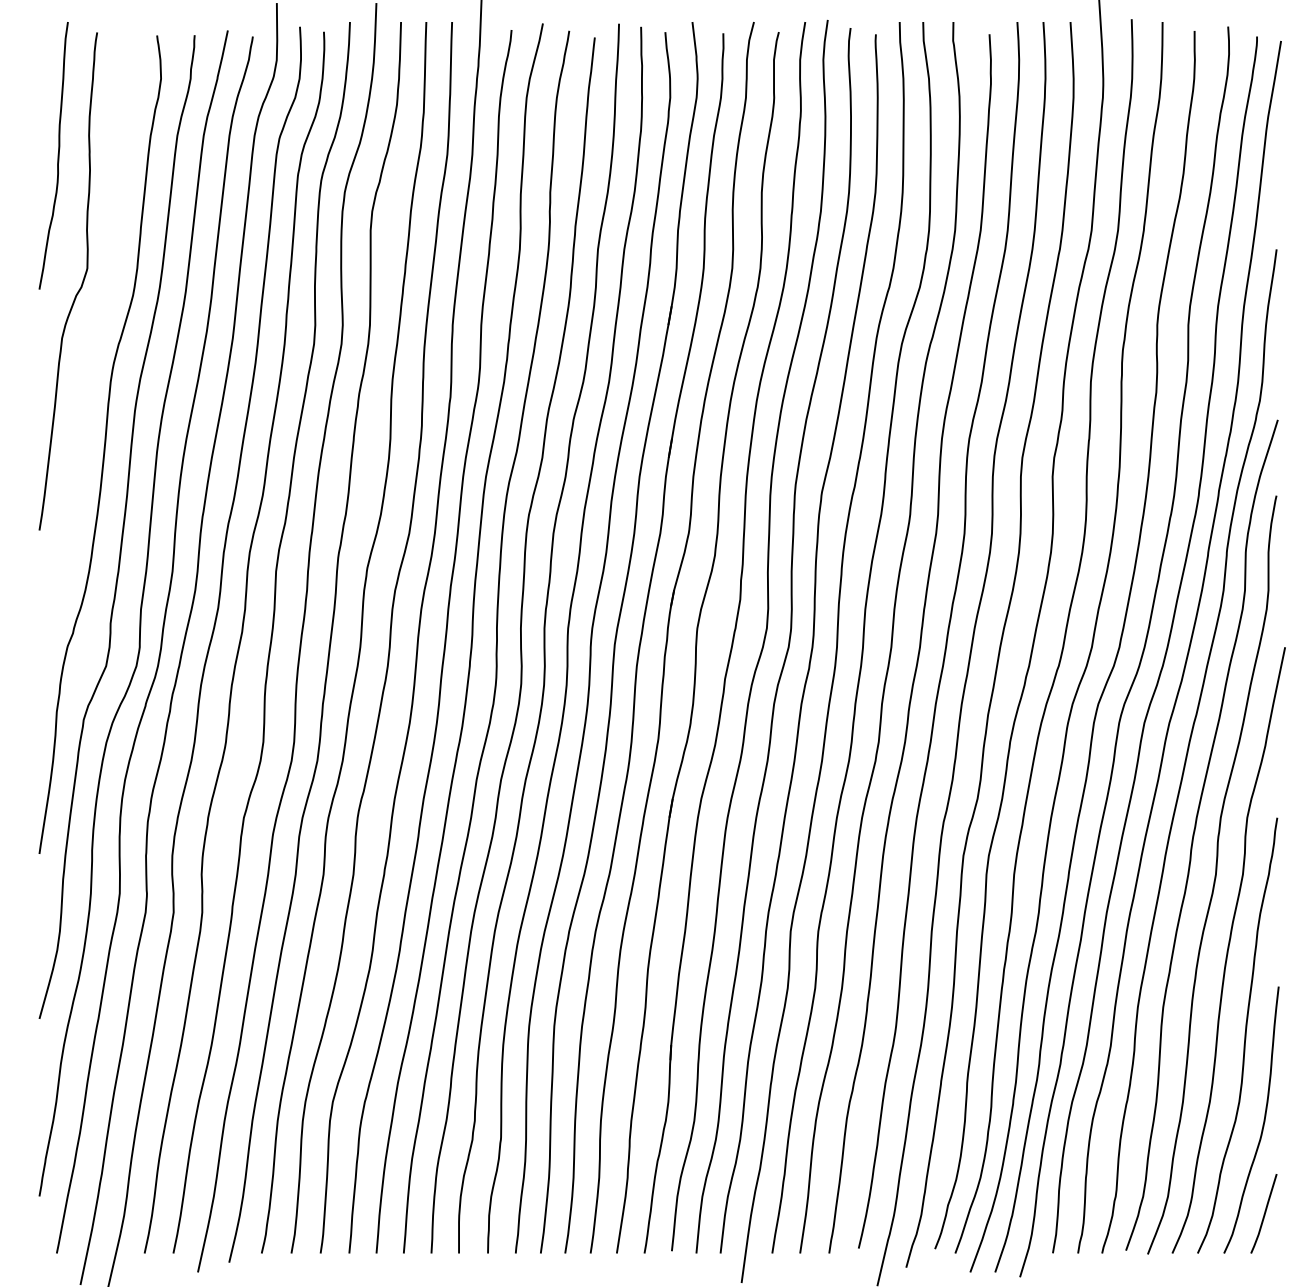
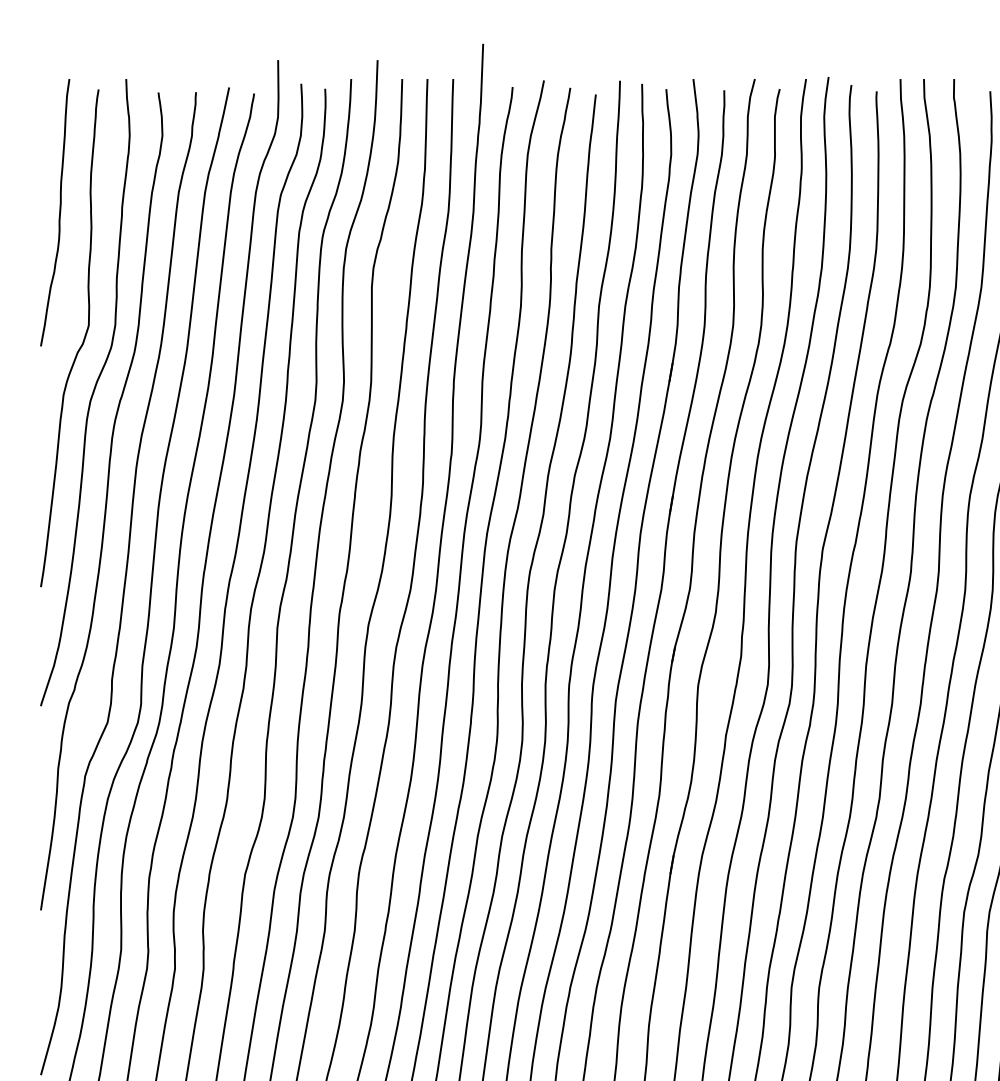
curve: (90, 336) -> (91, 393), added

